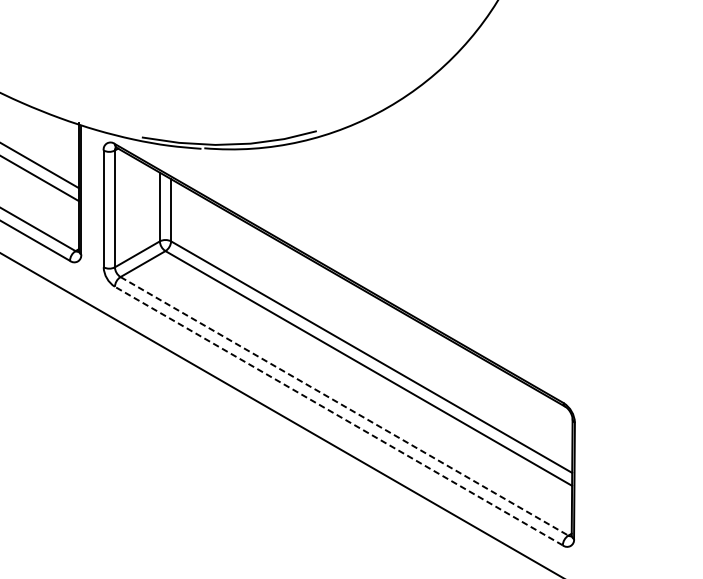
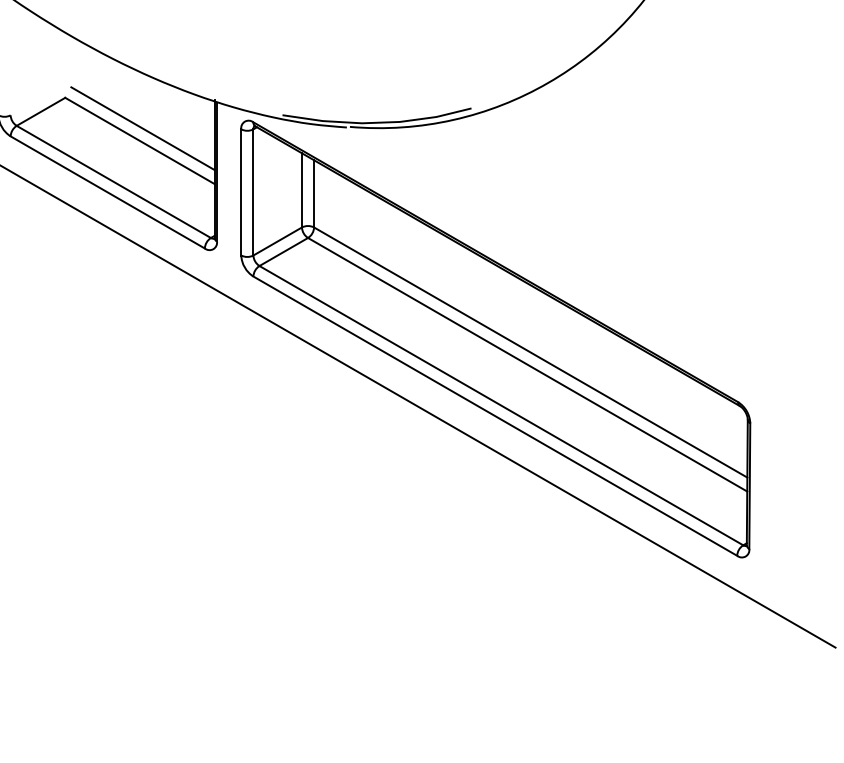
line: (344, 406) -> (501, 405), dashed -> solid
line: (338, 415) -> (494, 415), dashed -> solid

